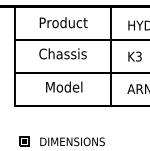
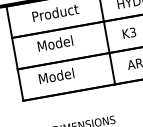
text: (62, 53) -> (59, 42), Chassis -> Model
text: (64, 86) -> (56, 75), moved

